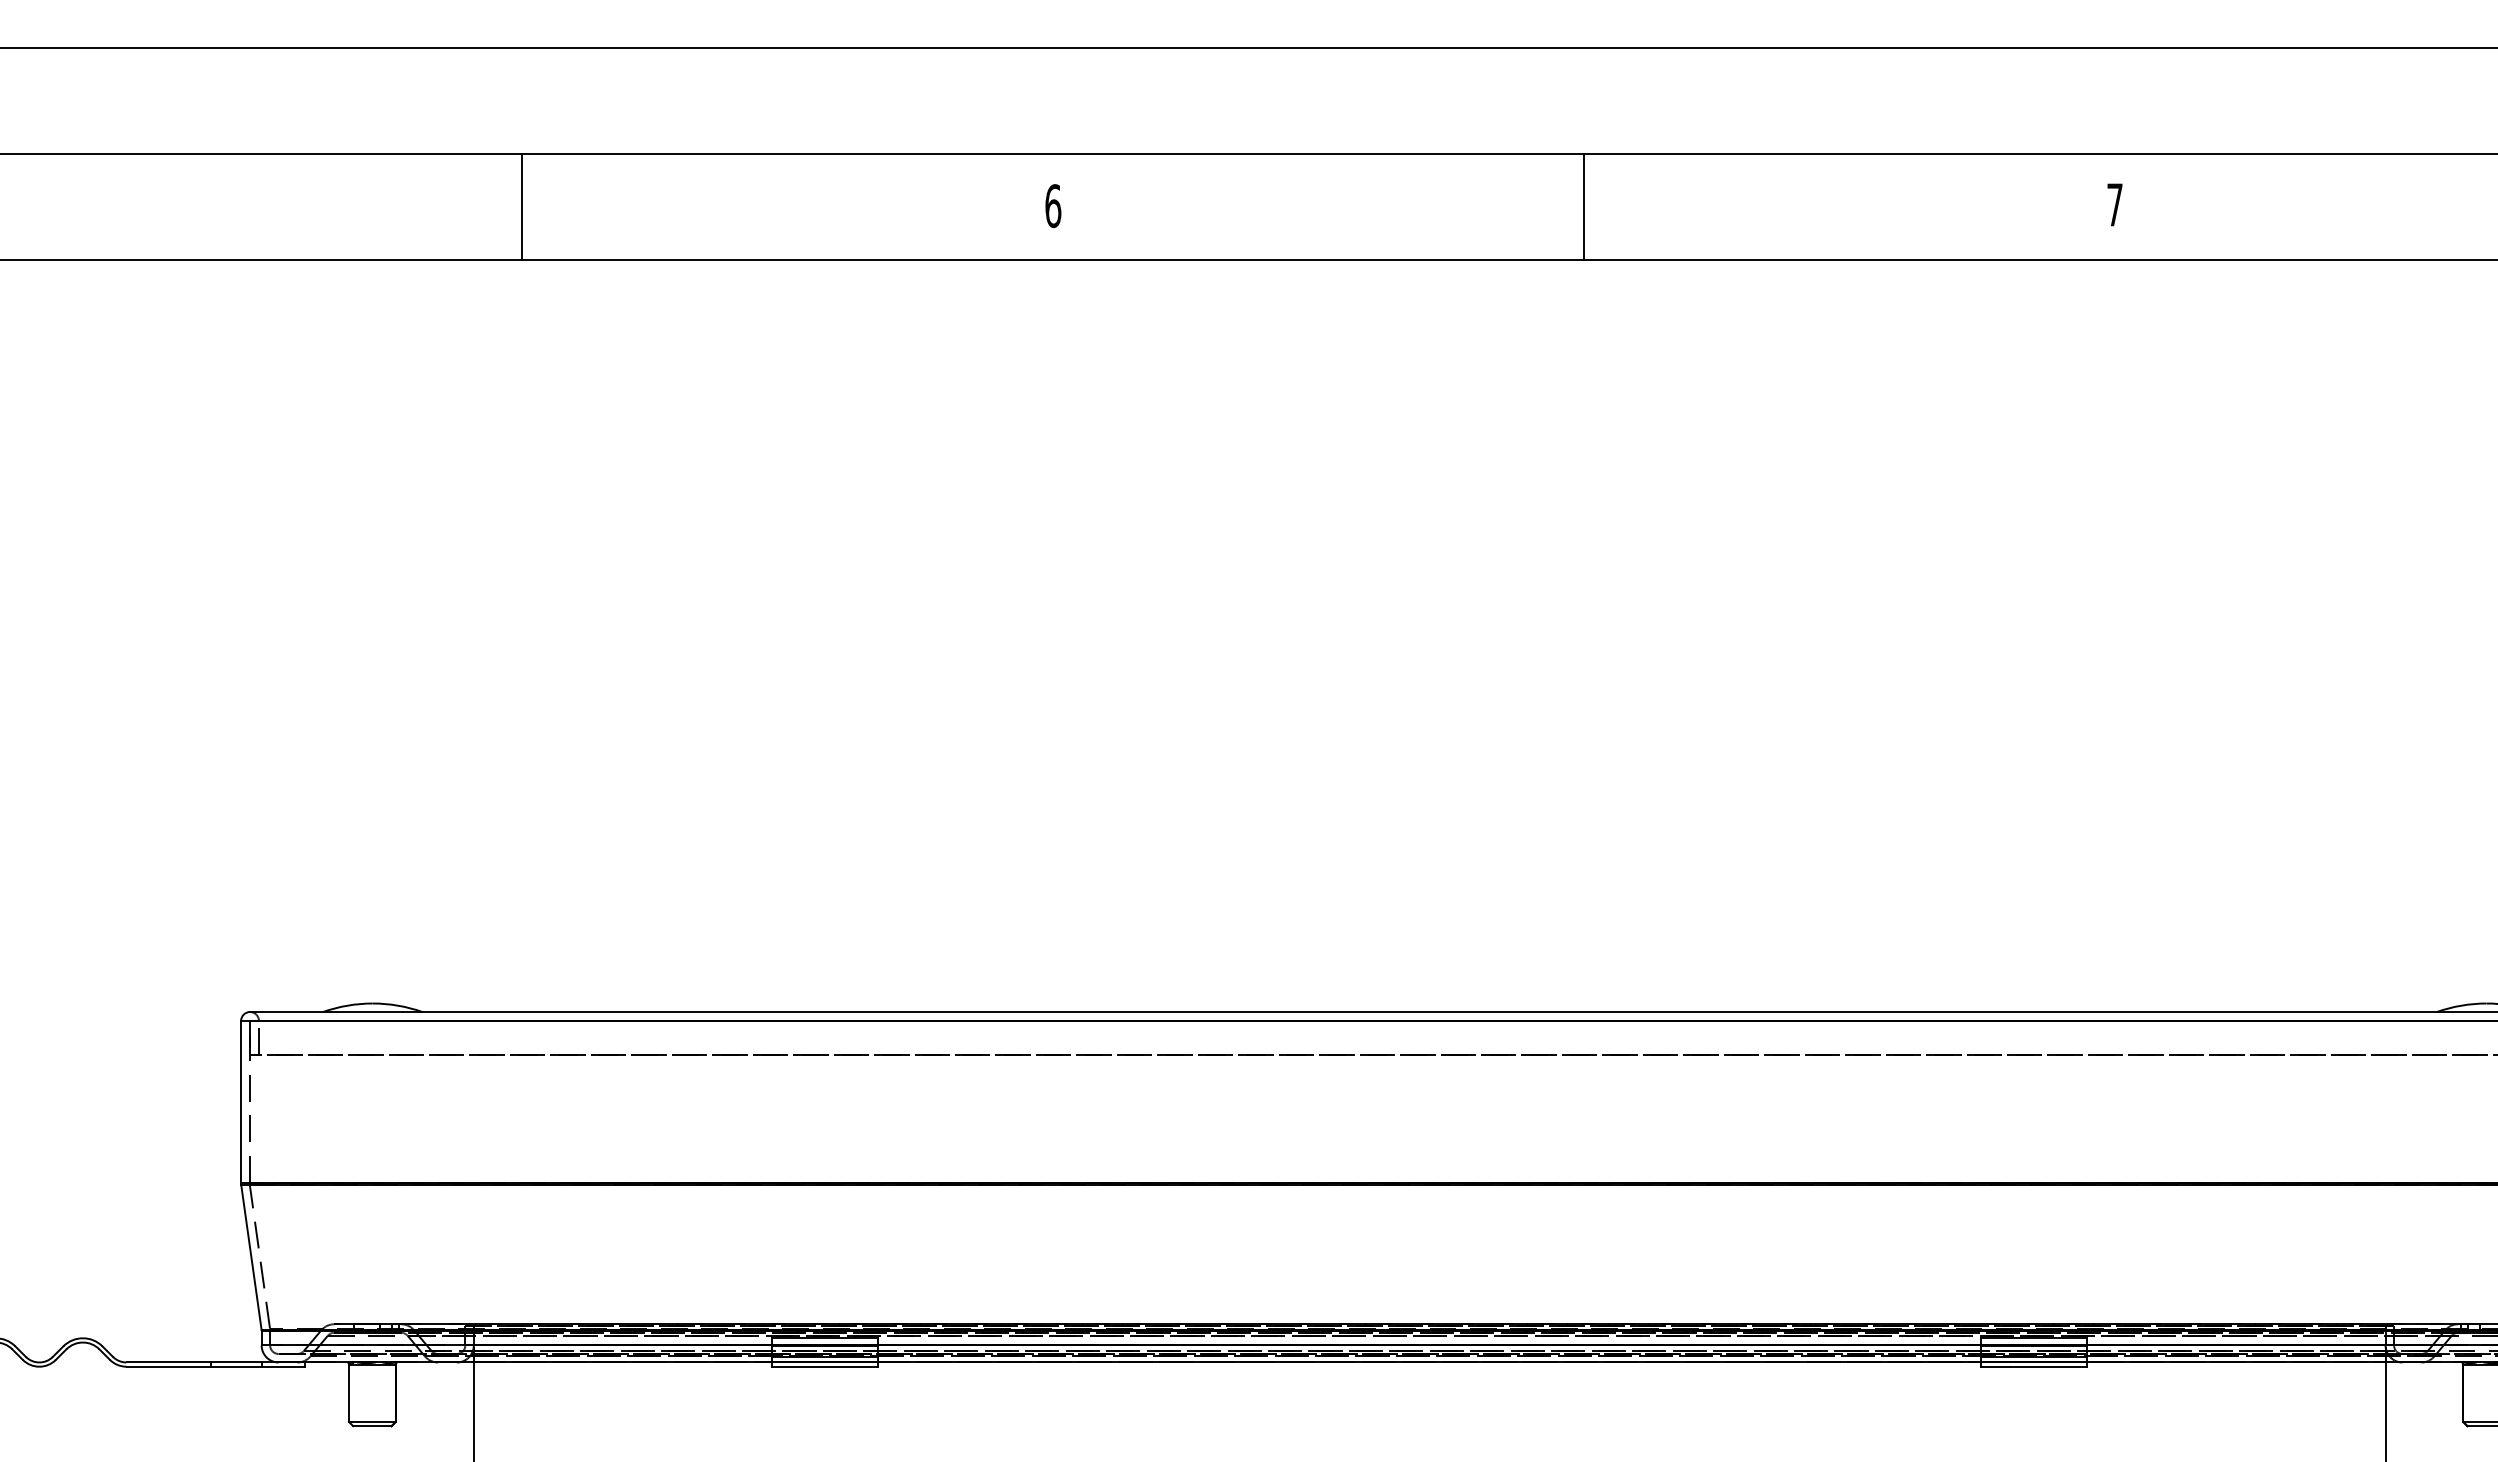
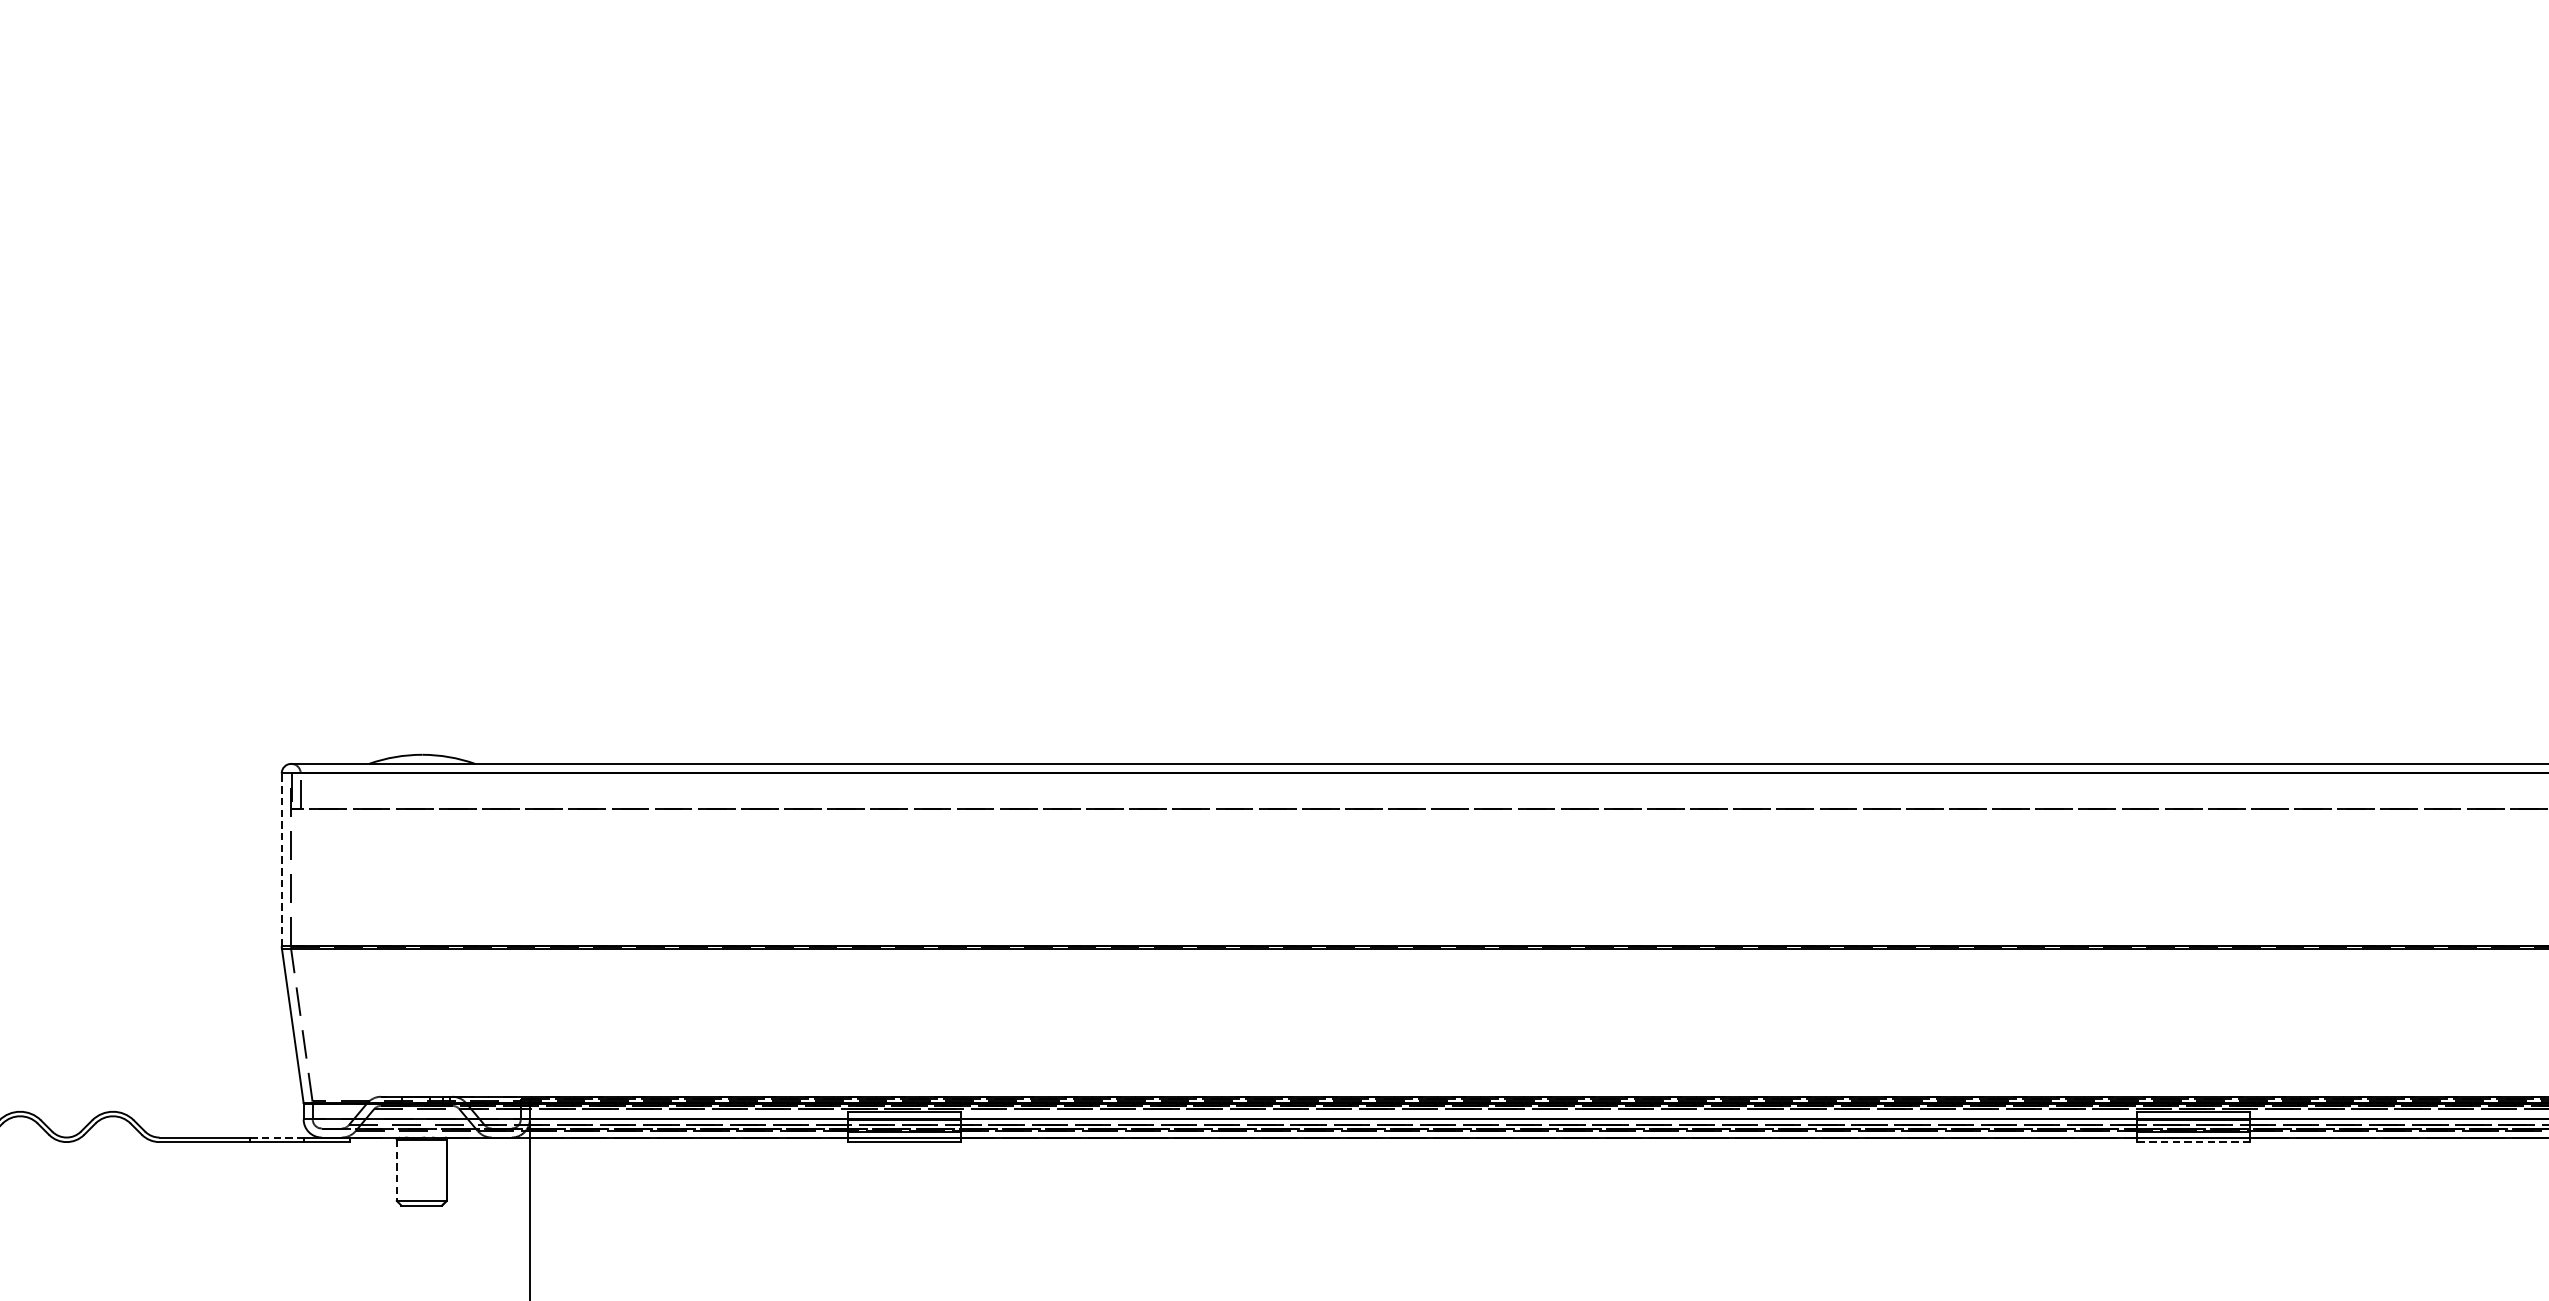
line: (241, 1101) -> (282, 859), solid -> dashed
line: (237, 1362) -> (277, 1137), solid -> dashed
line: (2033, 1366) -> (2192, 1141), solid -> dashed
line: (349, 1393) -> (397, 1170), solid -> dashed

